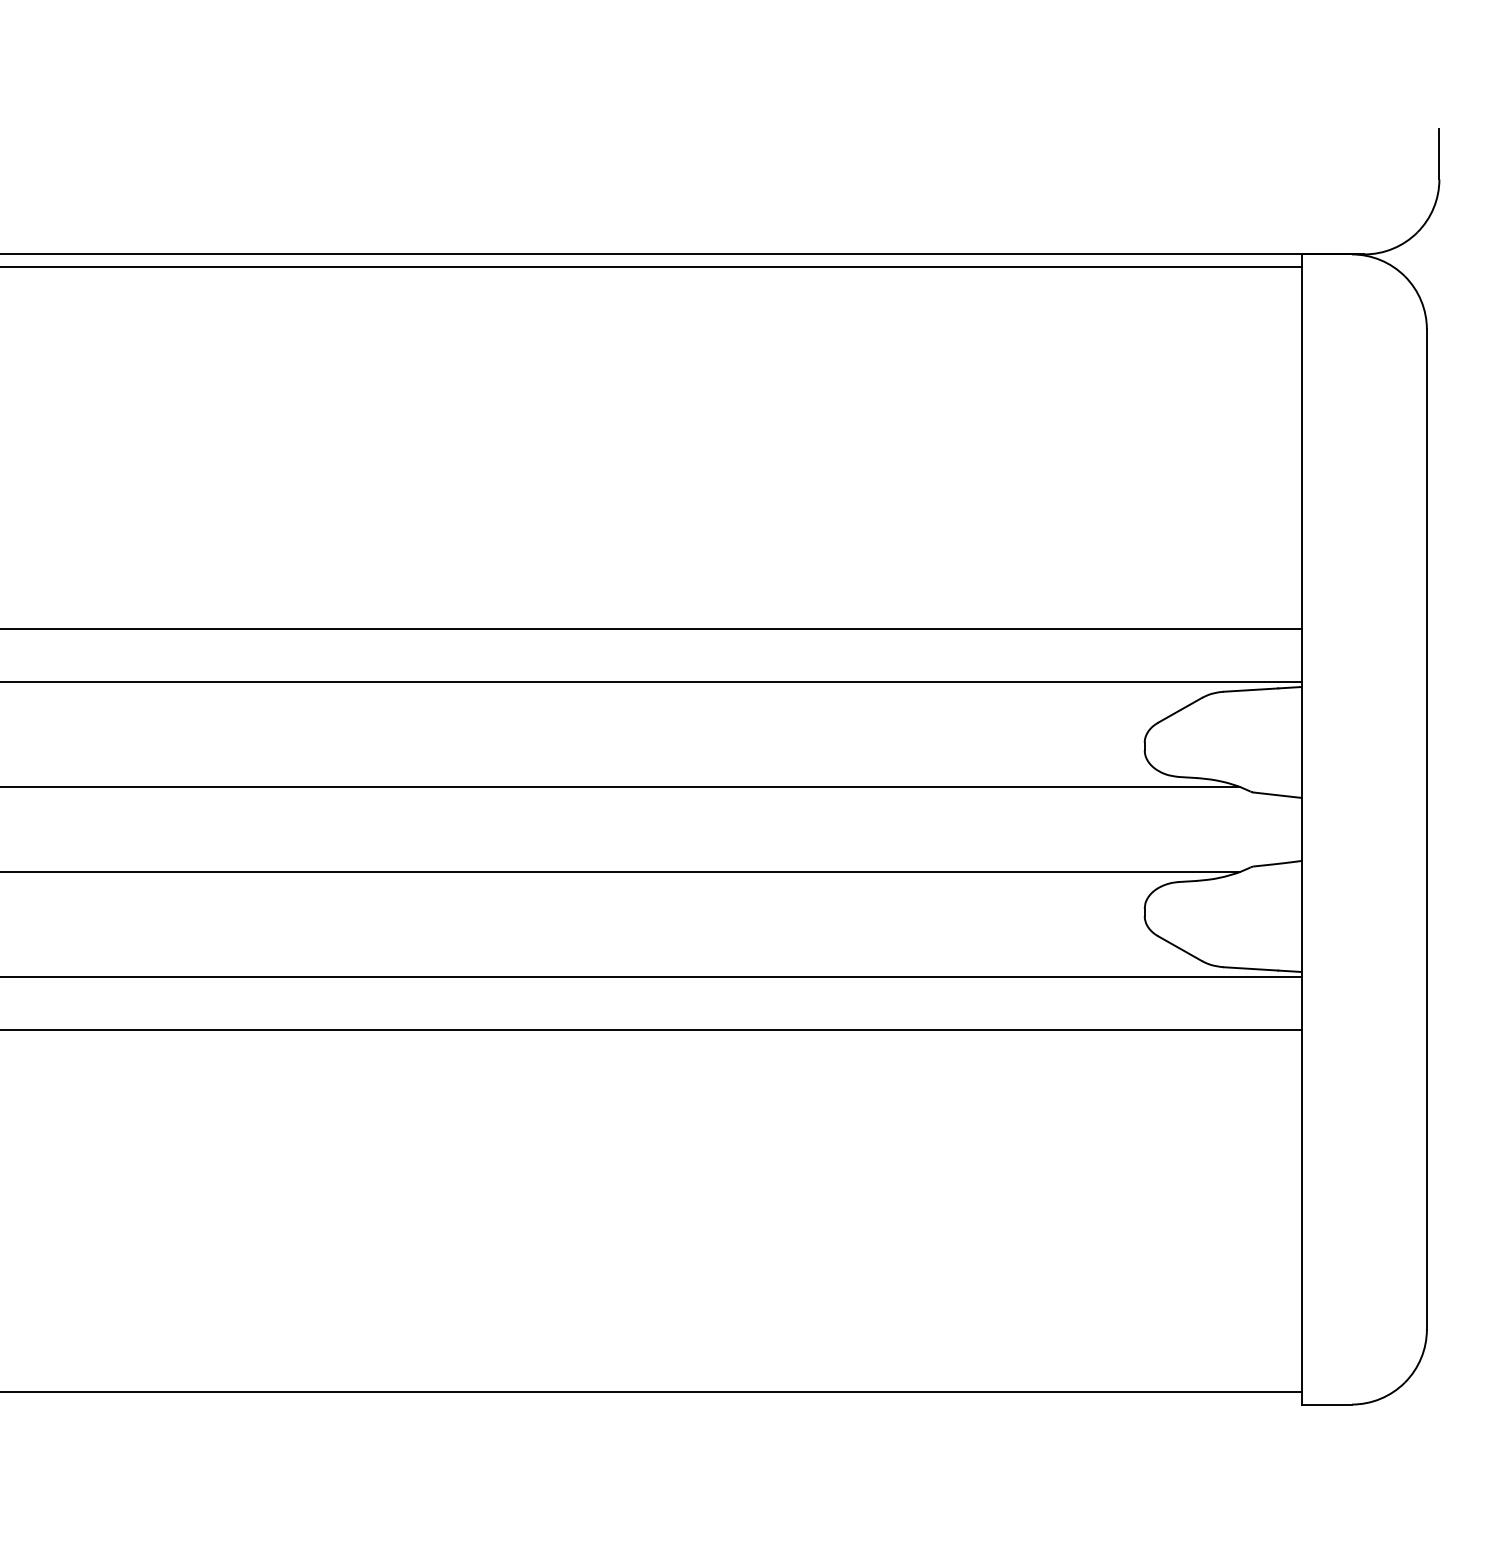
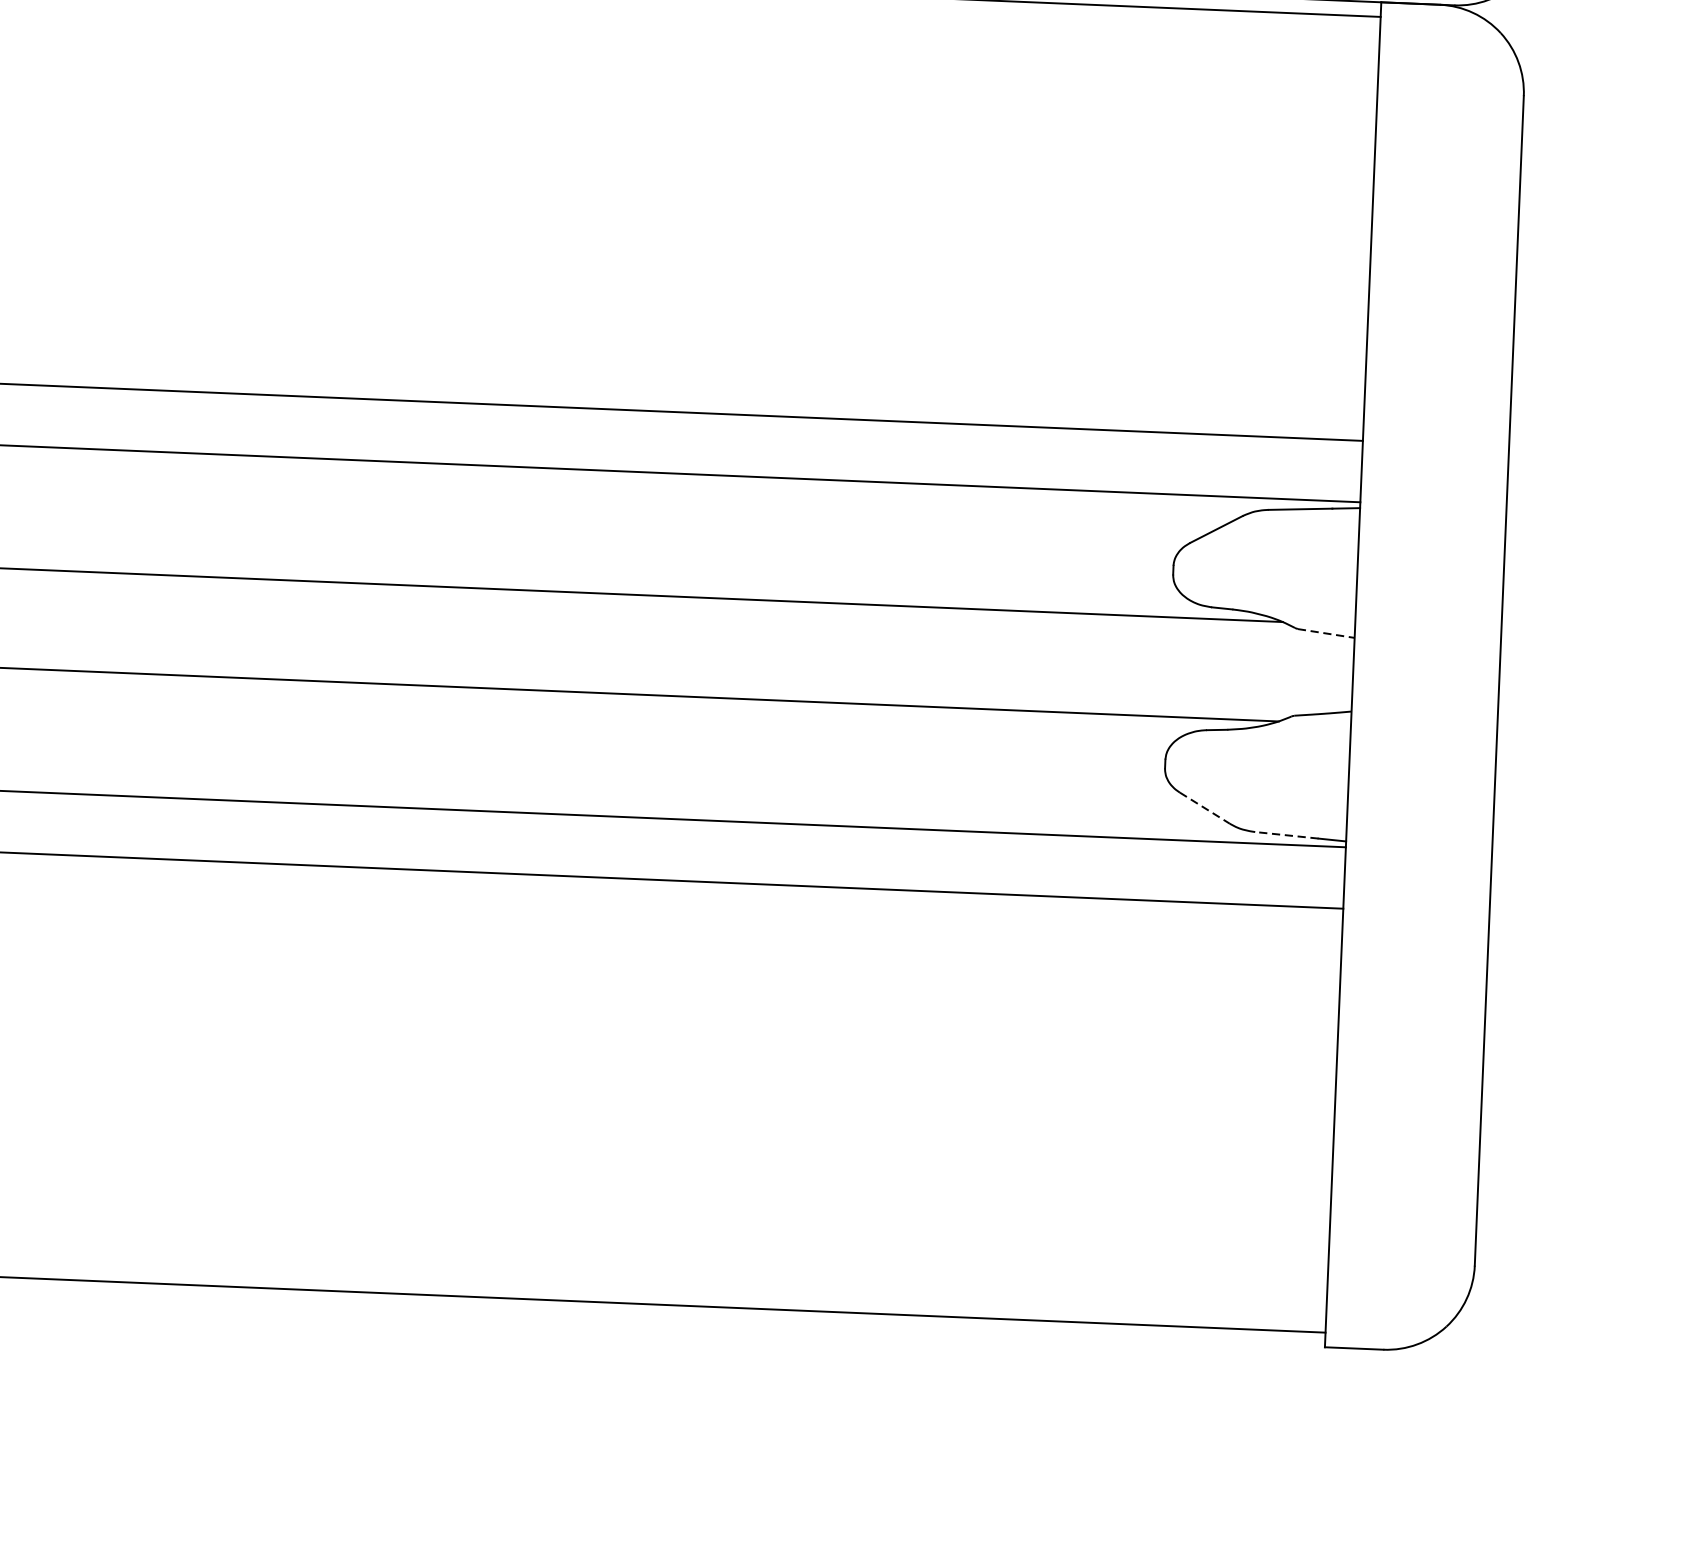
line: (1277, 795) -> (1326, 633), solid -> dashed
line: (1180, 948) -> (1205, 807), solid -> dashed
line: (1250, 968) -> (1286, 834), solid -> dashed

